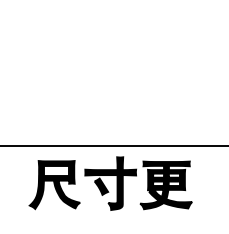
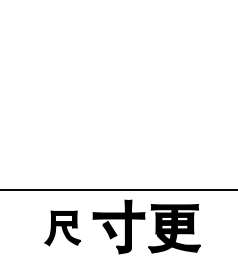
part: (54, 185) -> (62, 228), size x0.7

